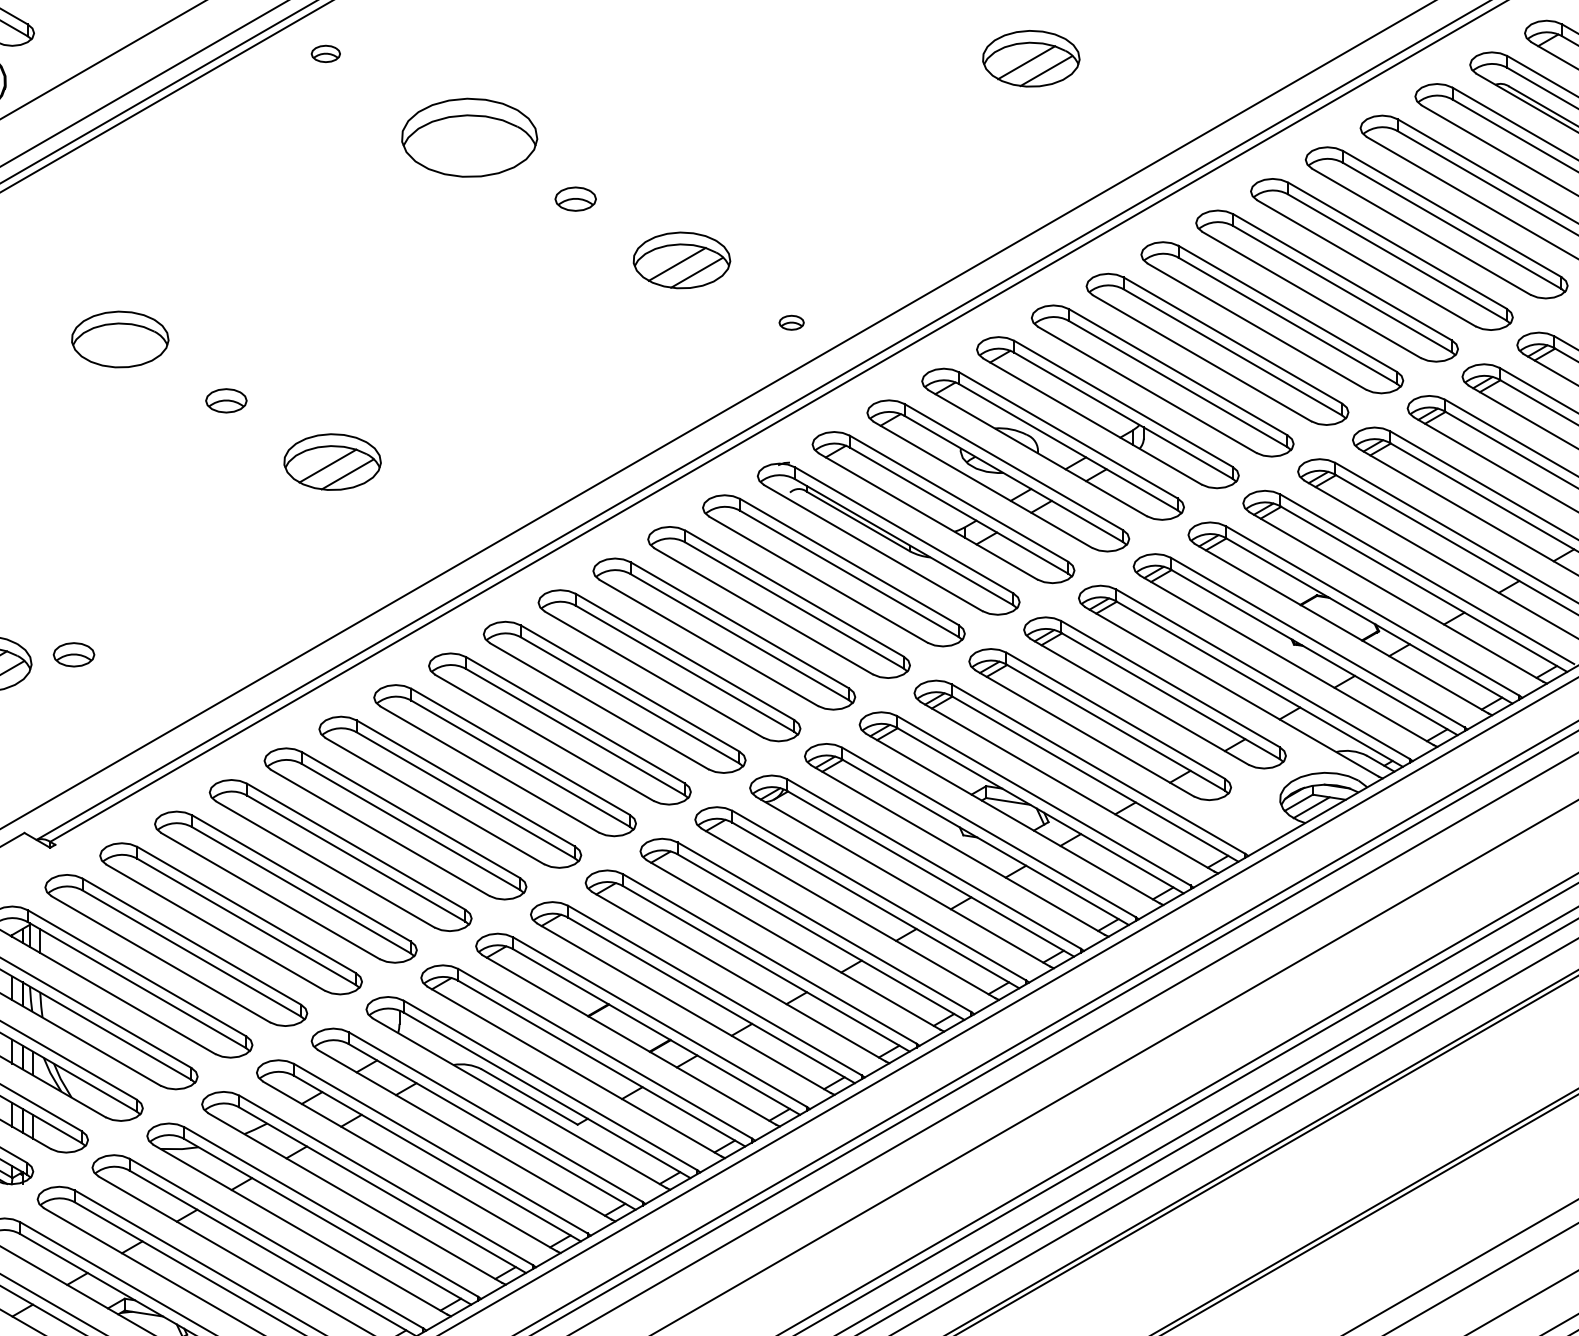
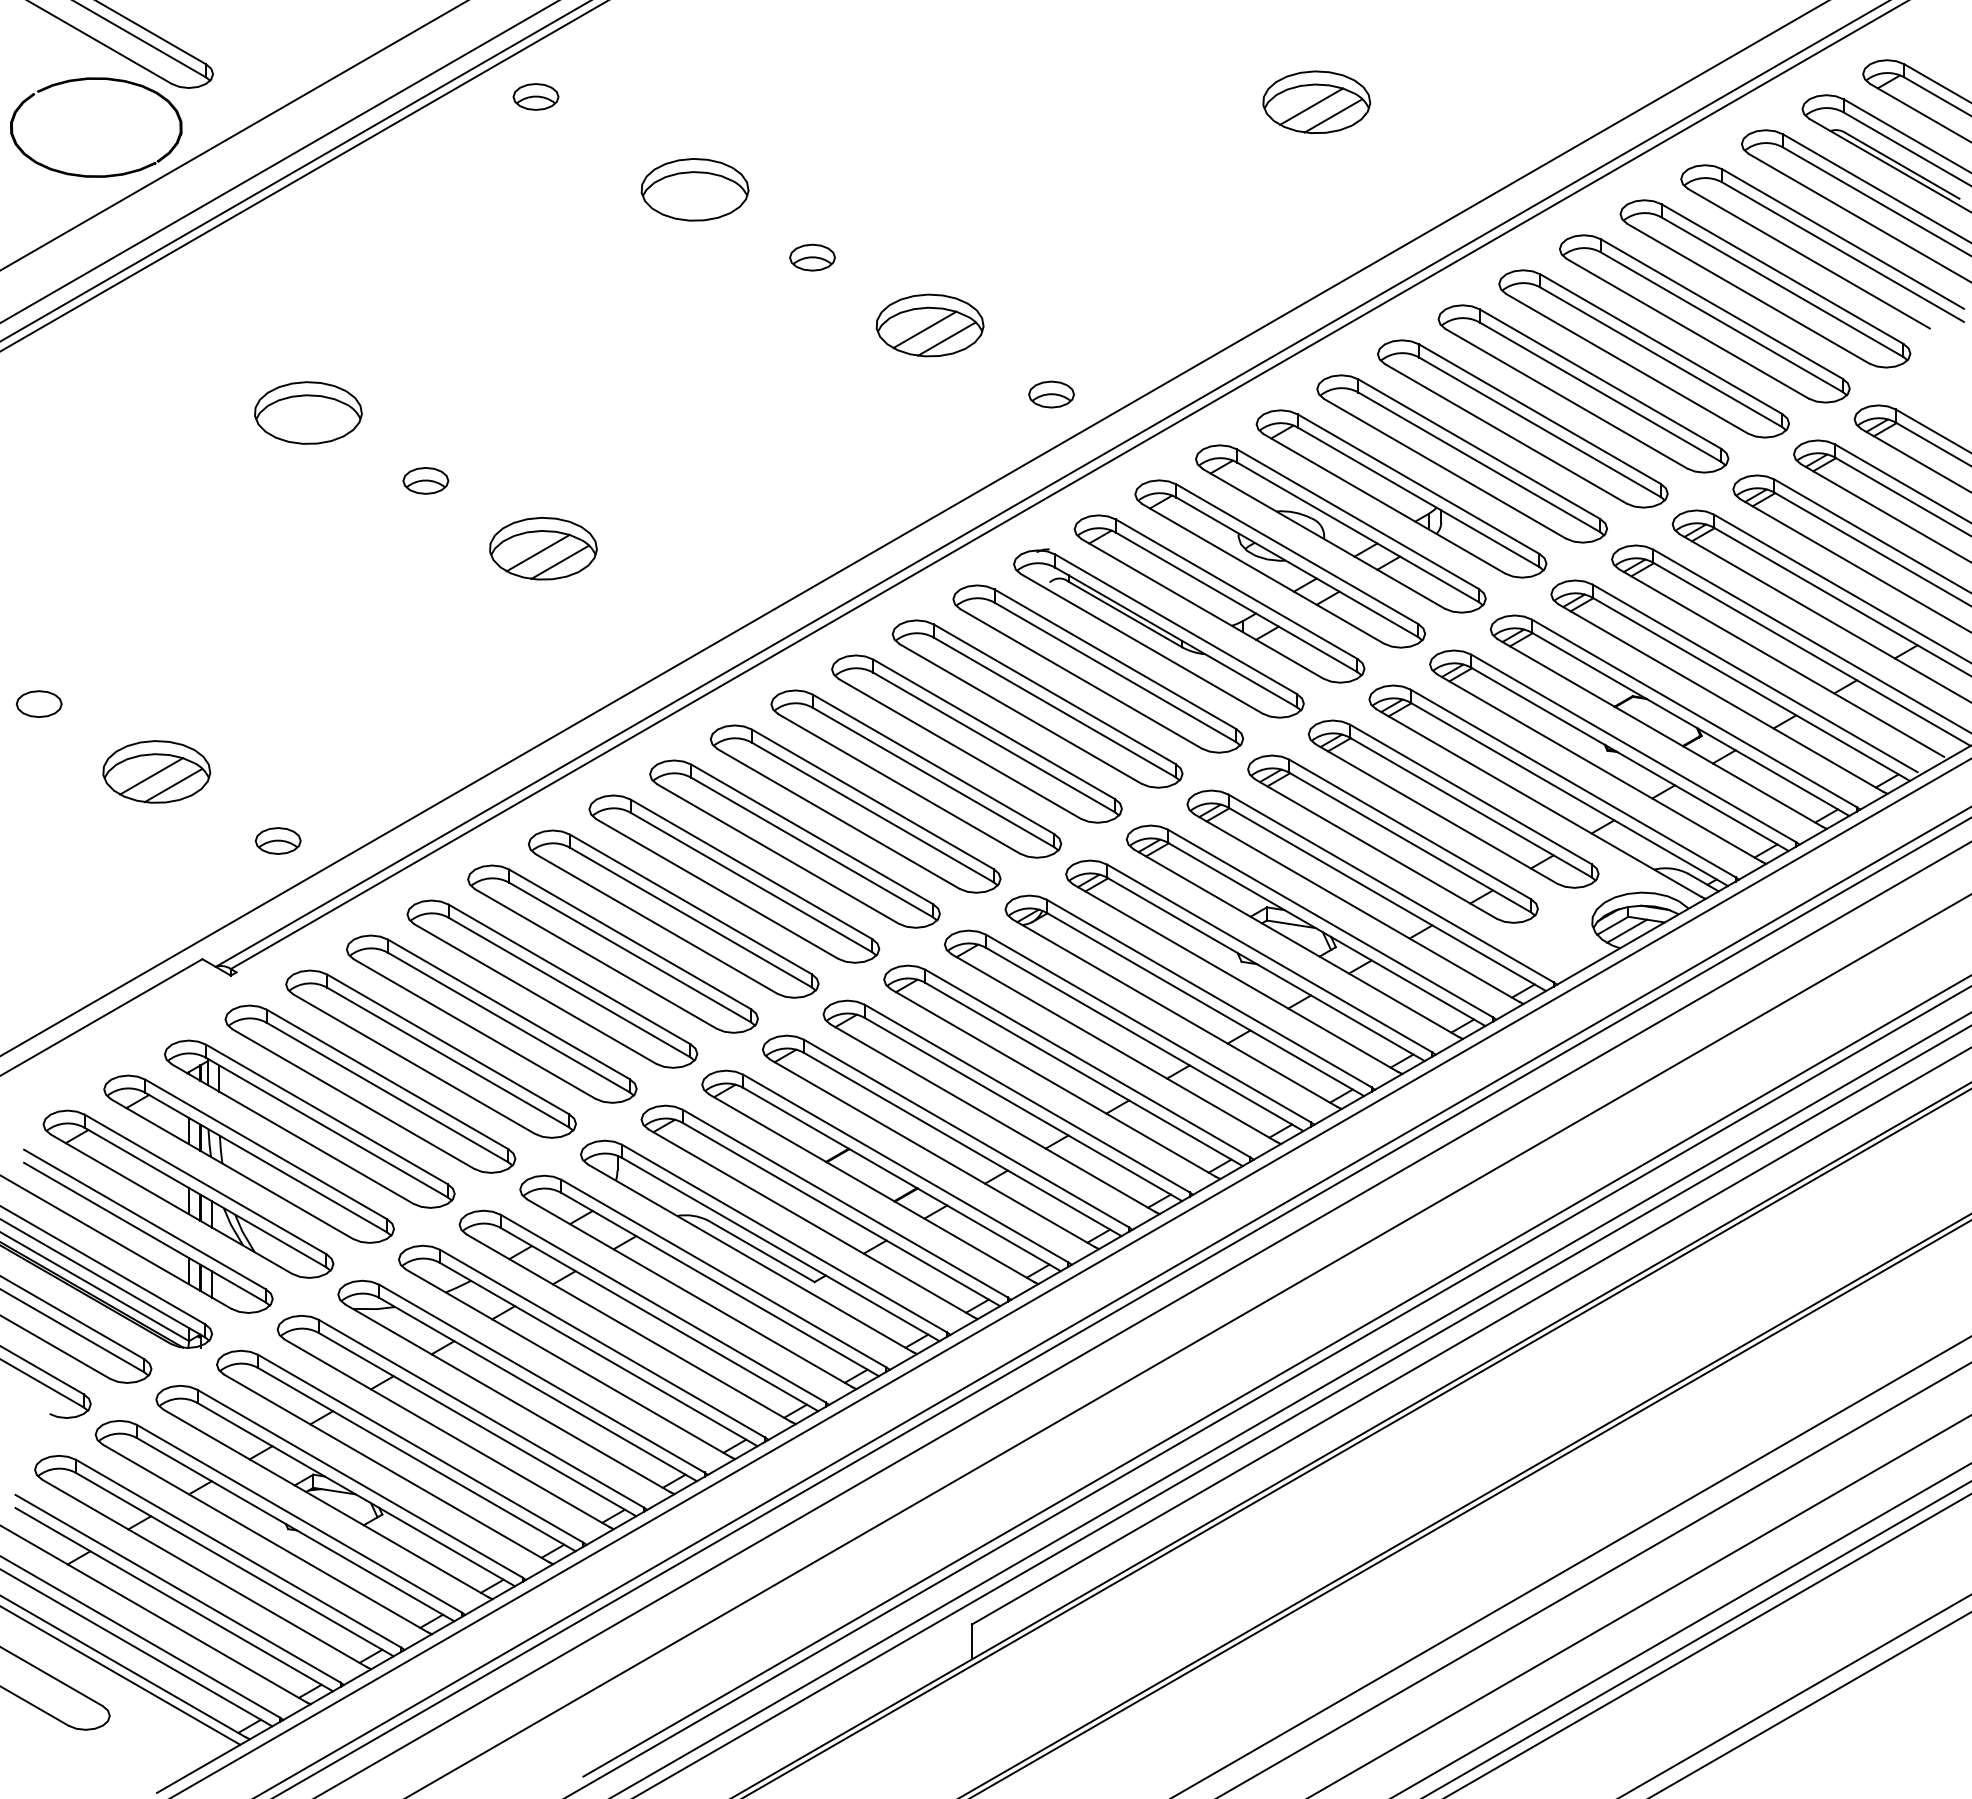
part: (325, 53) -> (535, 96), size x1.43
part: (469, 137) -> (694, 189), size x0.71
part: (791, 322) -> (1051, 394), size x1.67
part: (73, 654) -> (277, 840), moved

